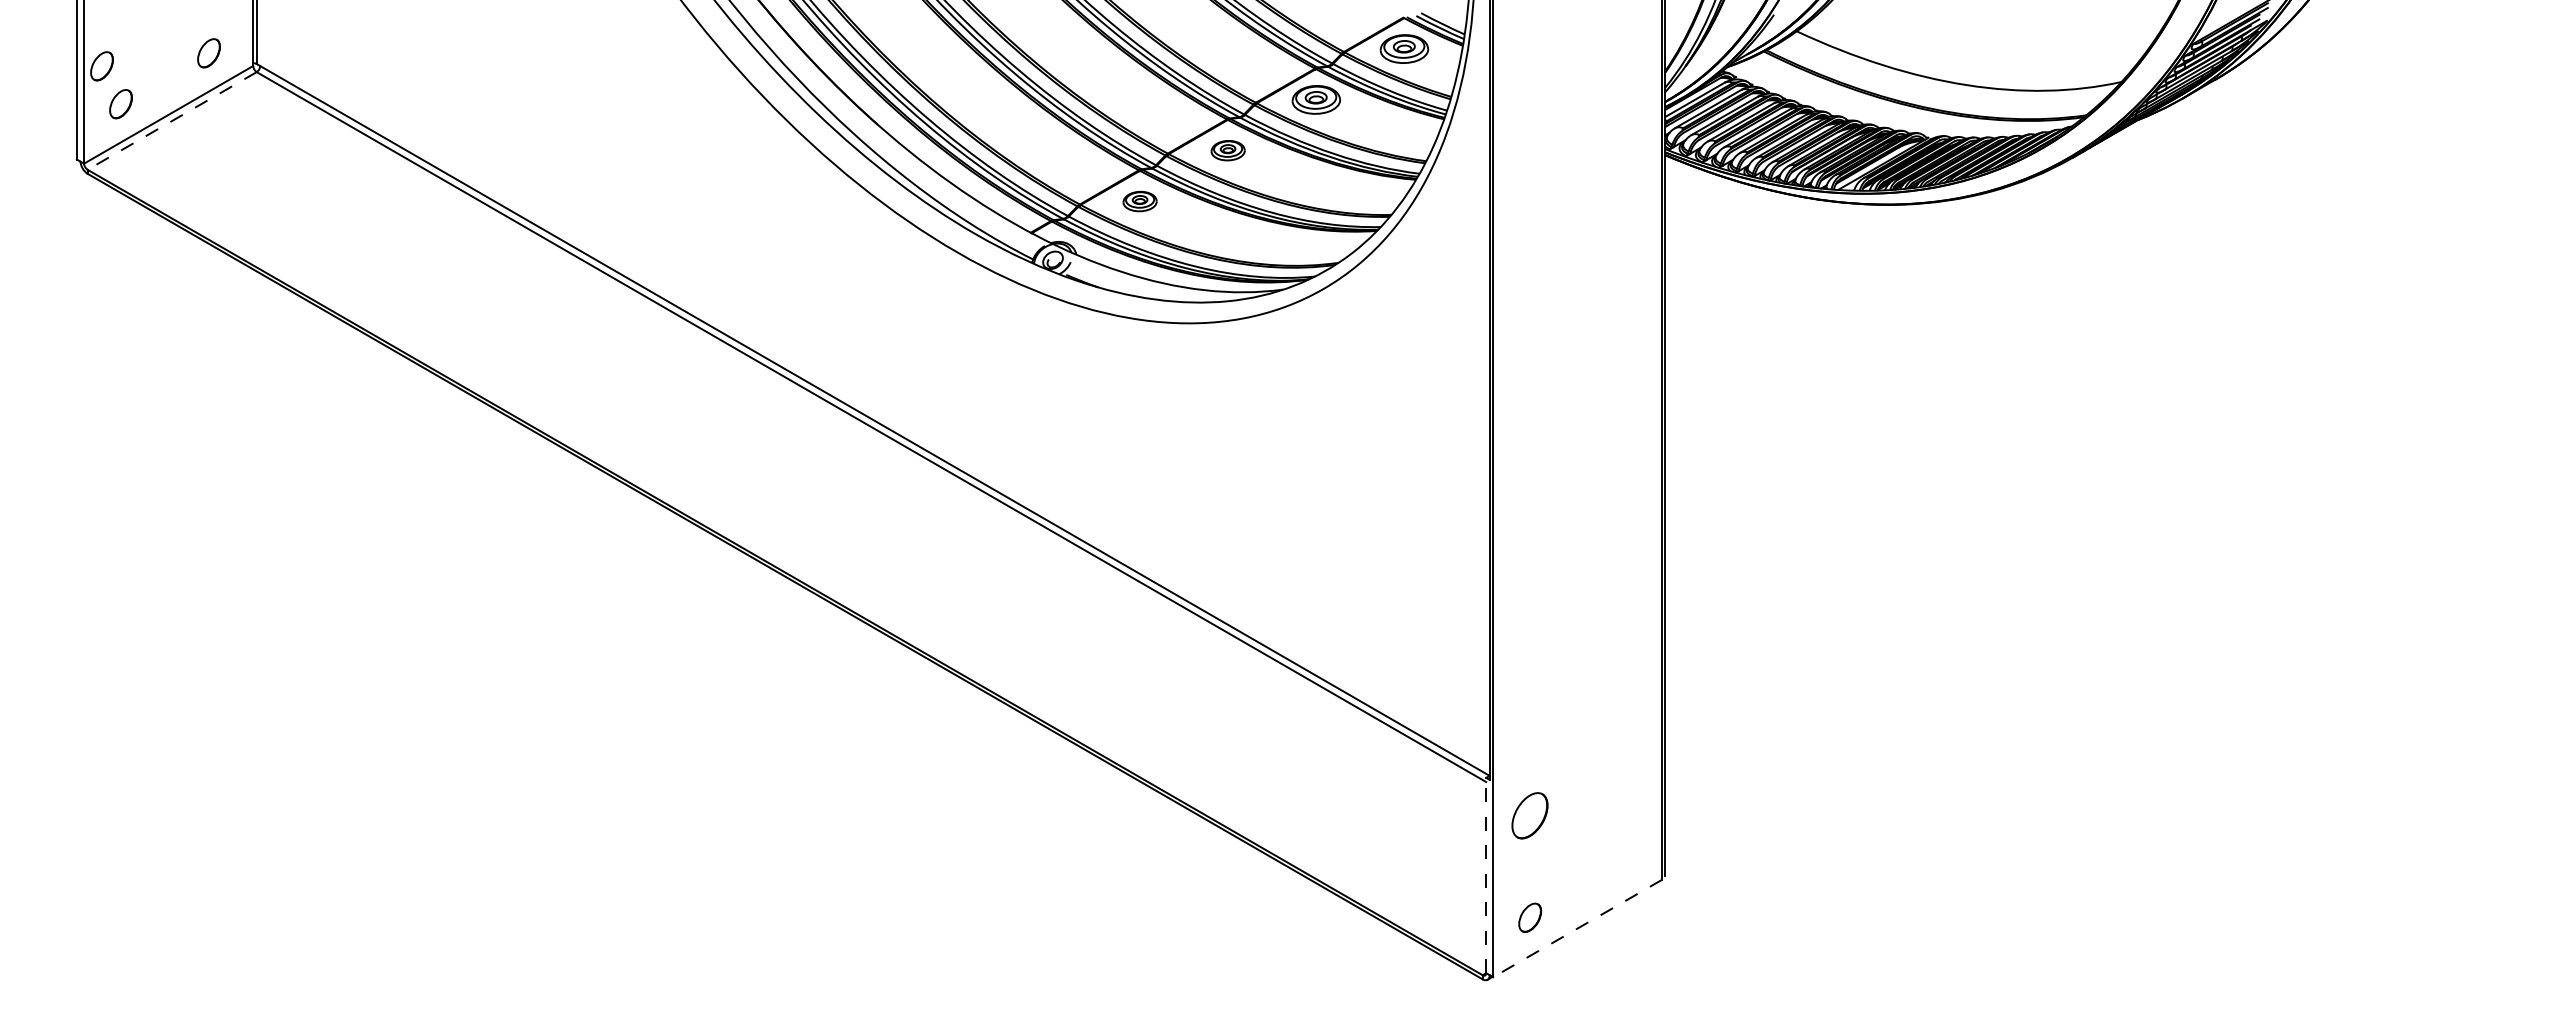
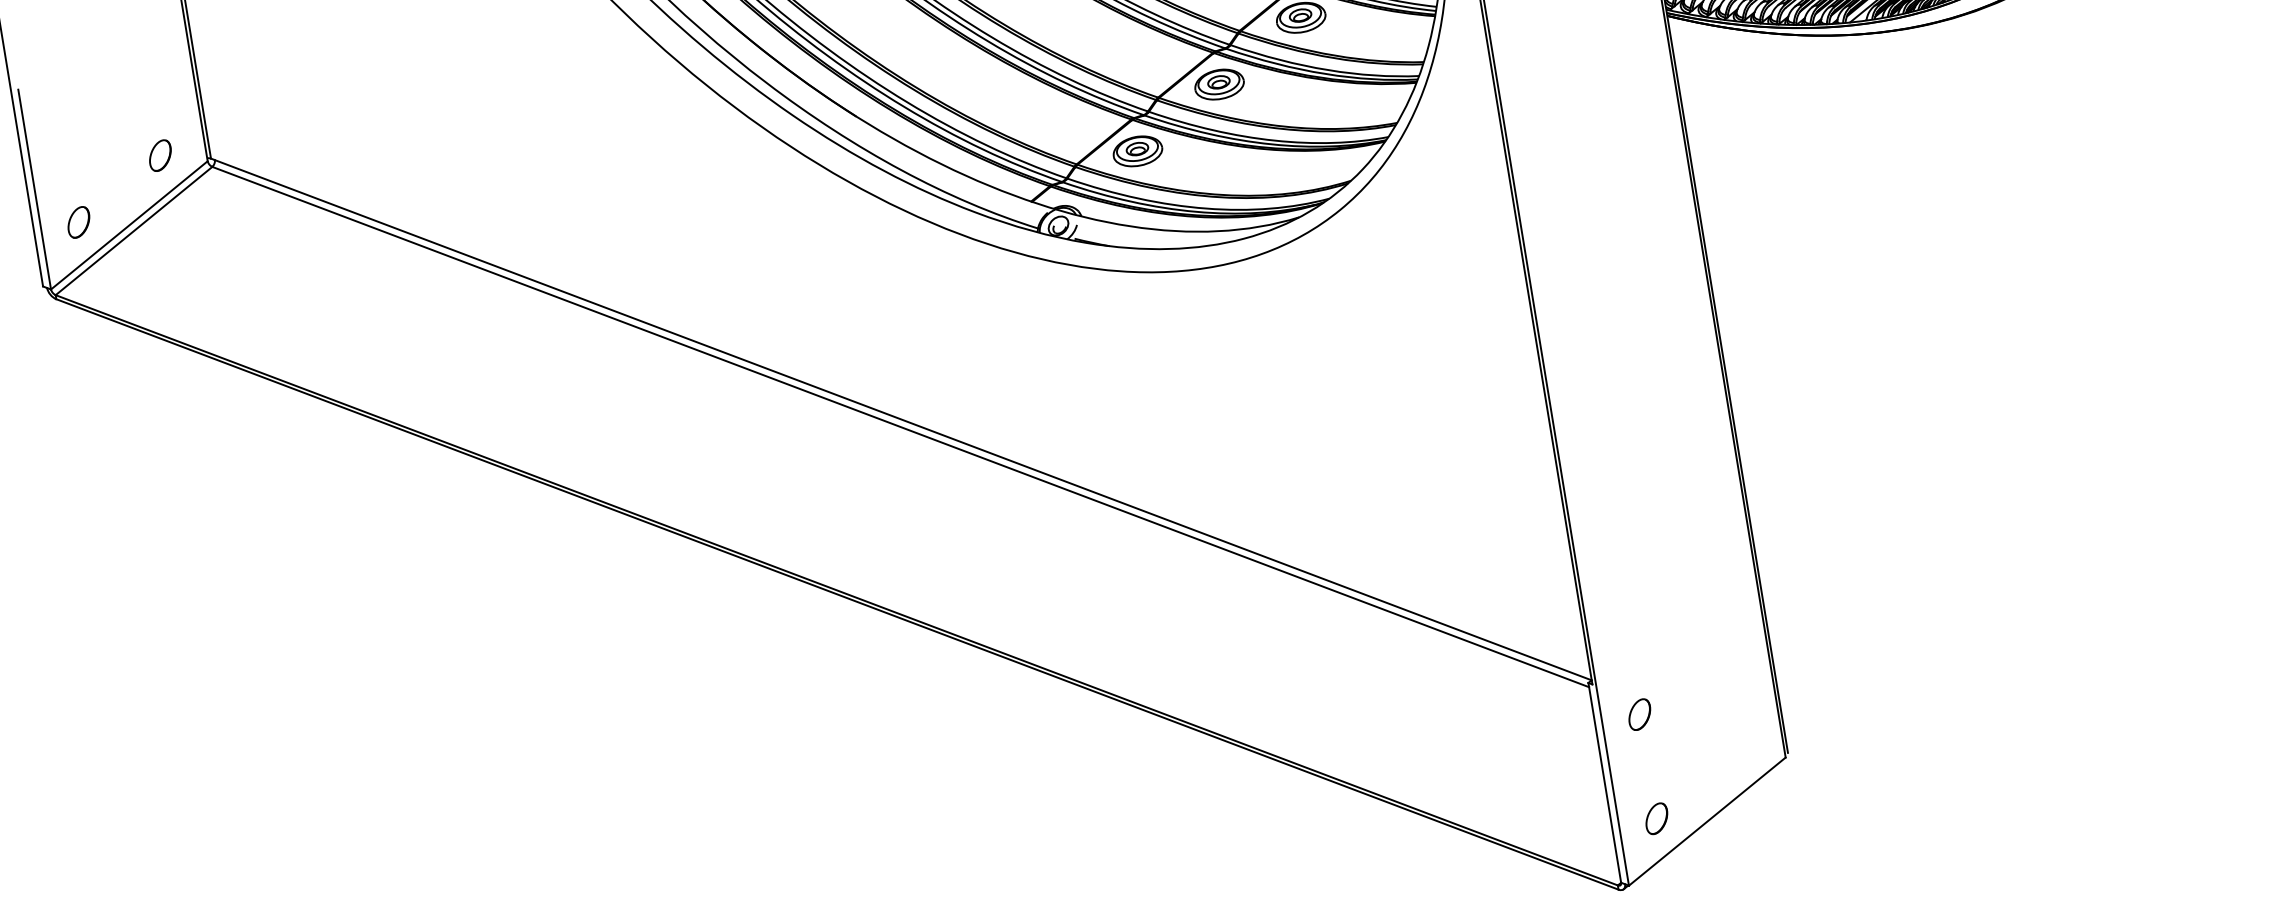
part: (101, 66) -> (52, 187), removed
line: (172, 120) -> (134, 230), dashed -> solid
part: (1227, 150) -> (1218, 84), size x1.43
part: (1139, 201) -> (1137, 151), size x1.43
part: (1530, 816) -> (1640, 715), size x0.62
line: (1486, 875) -> (1605, 782), dashed -> solid
line: (1577, 928) -> (1707, 821), dashed -> solid

